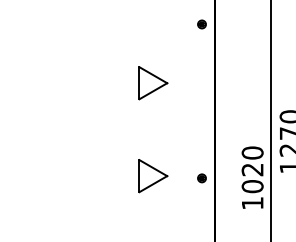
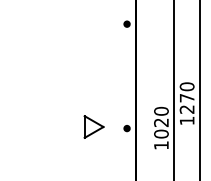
part: (152, 82) -> (93, 63), removed

